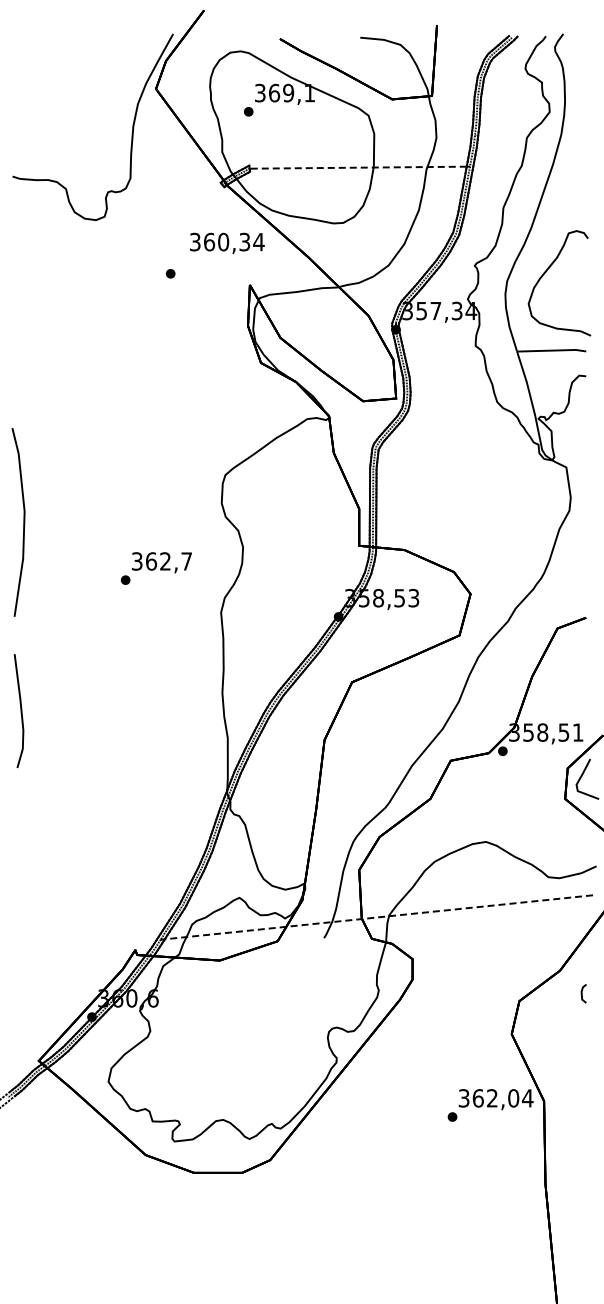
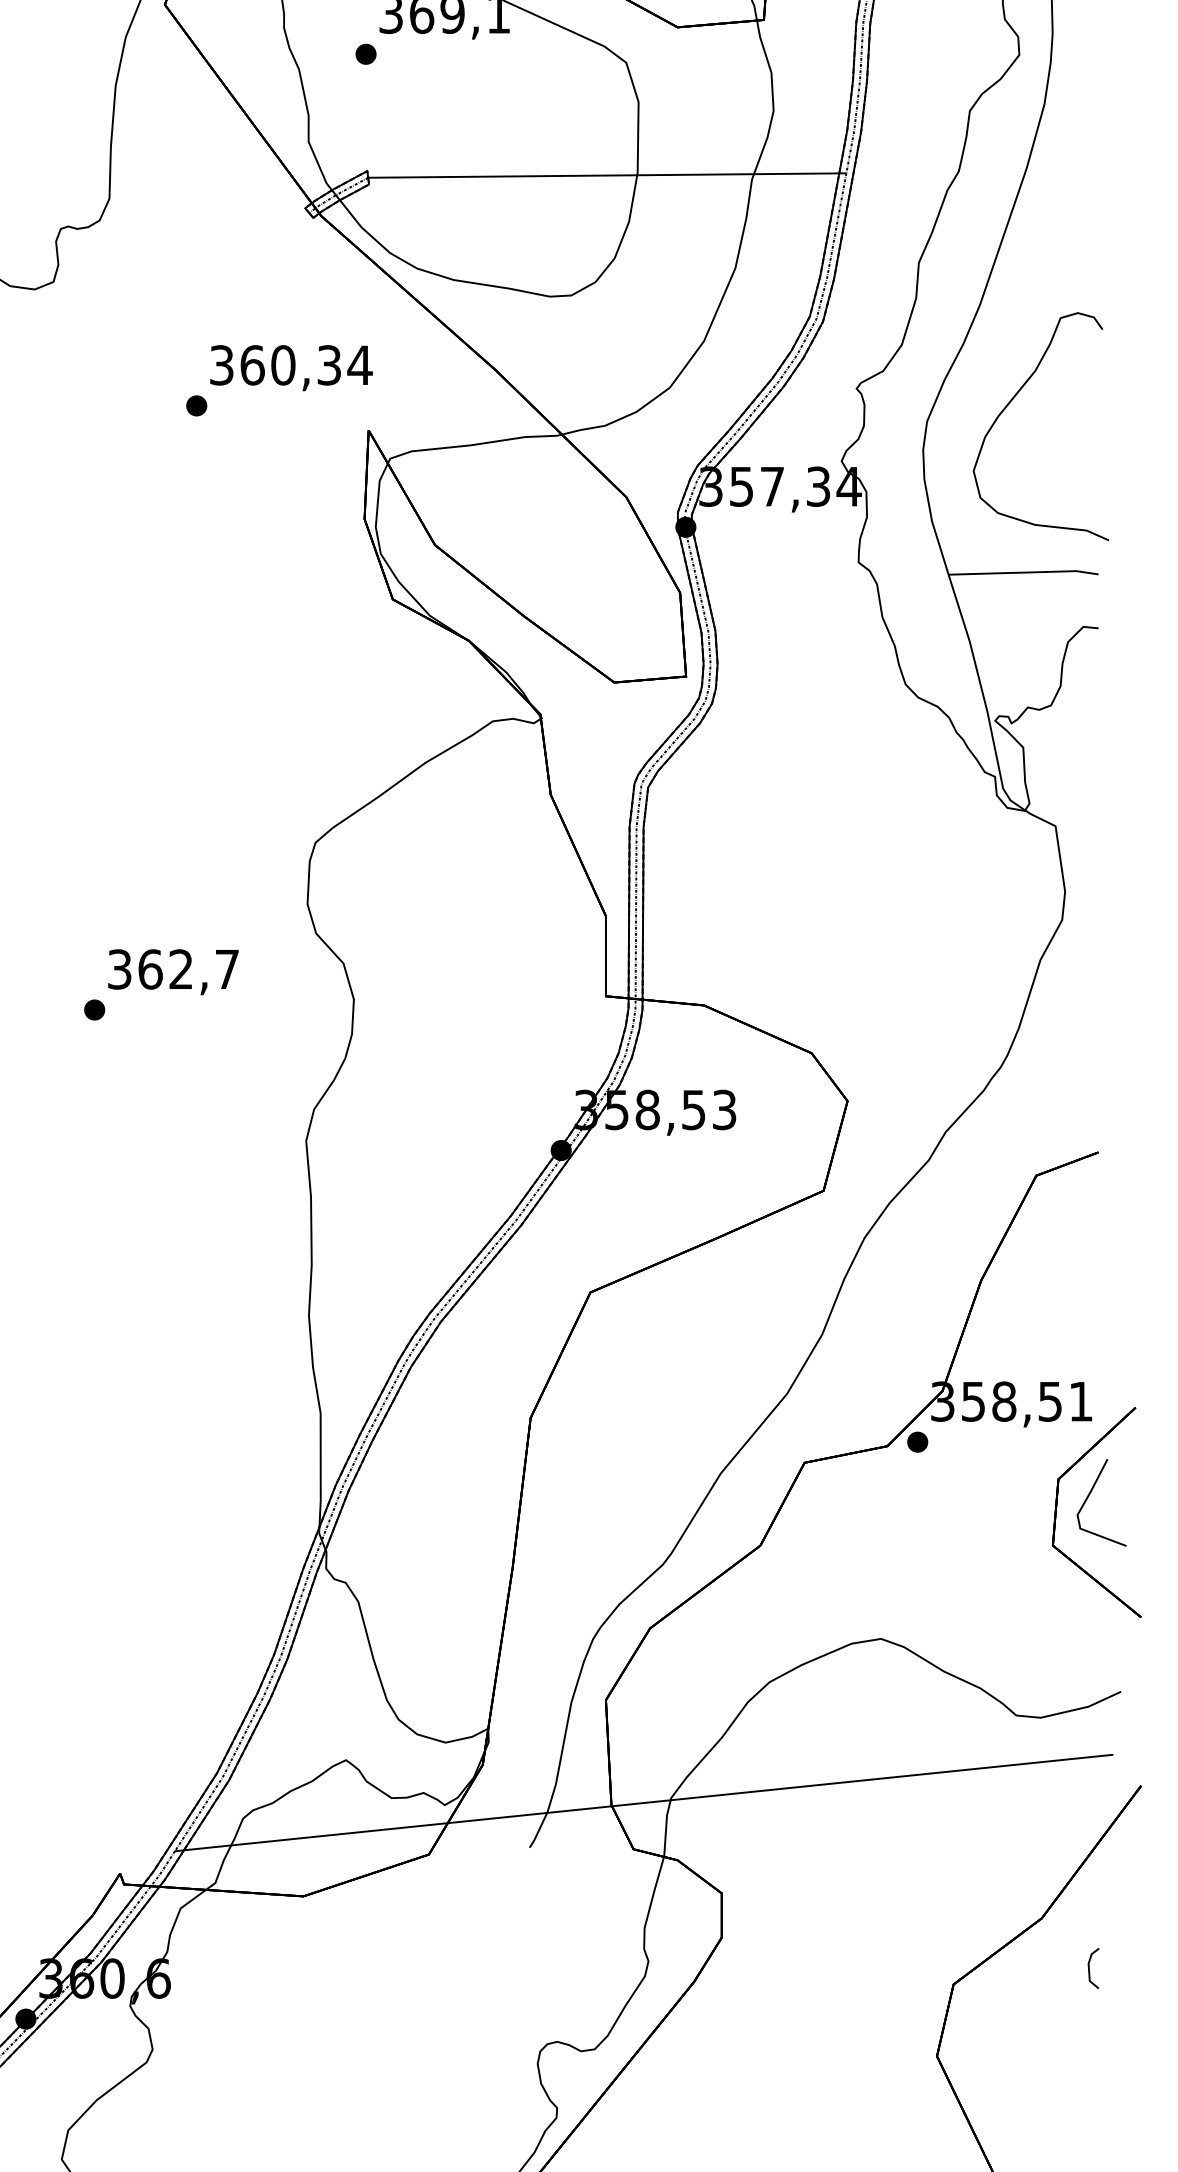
line: (358, 167) -> (604, 175), dashed -> solid
text: (227, 242) -> (291, 366), moved
text: (155, 568) -> (159, 984), moved
line: (378, 917) -> (647, 1802), dashed -> solid

